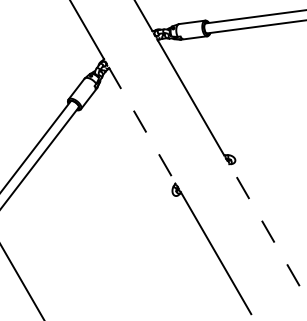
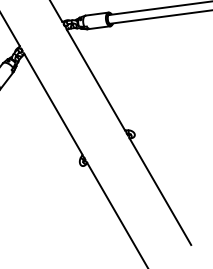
line: (142, 125) -> (53, 104), dashed -> solid
line: (264, 224) -> (160, 191), dashed -> solid

